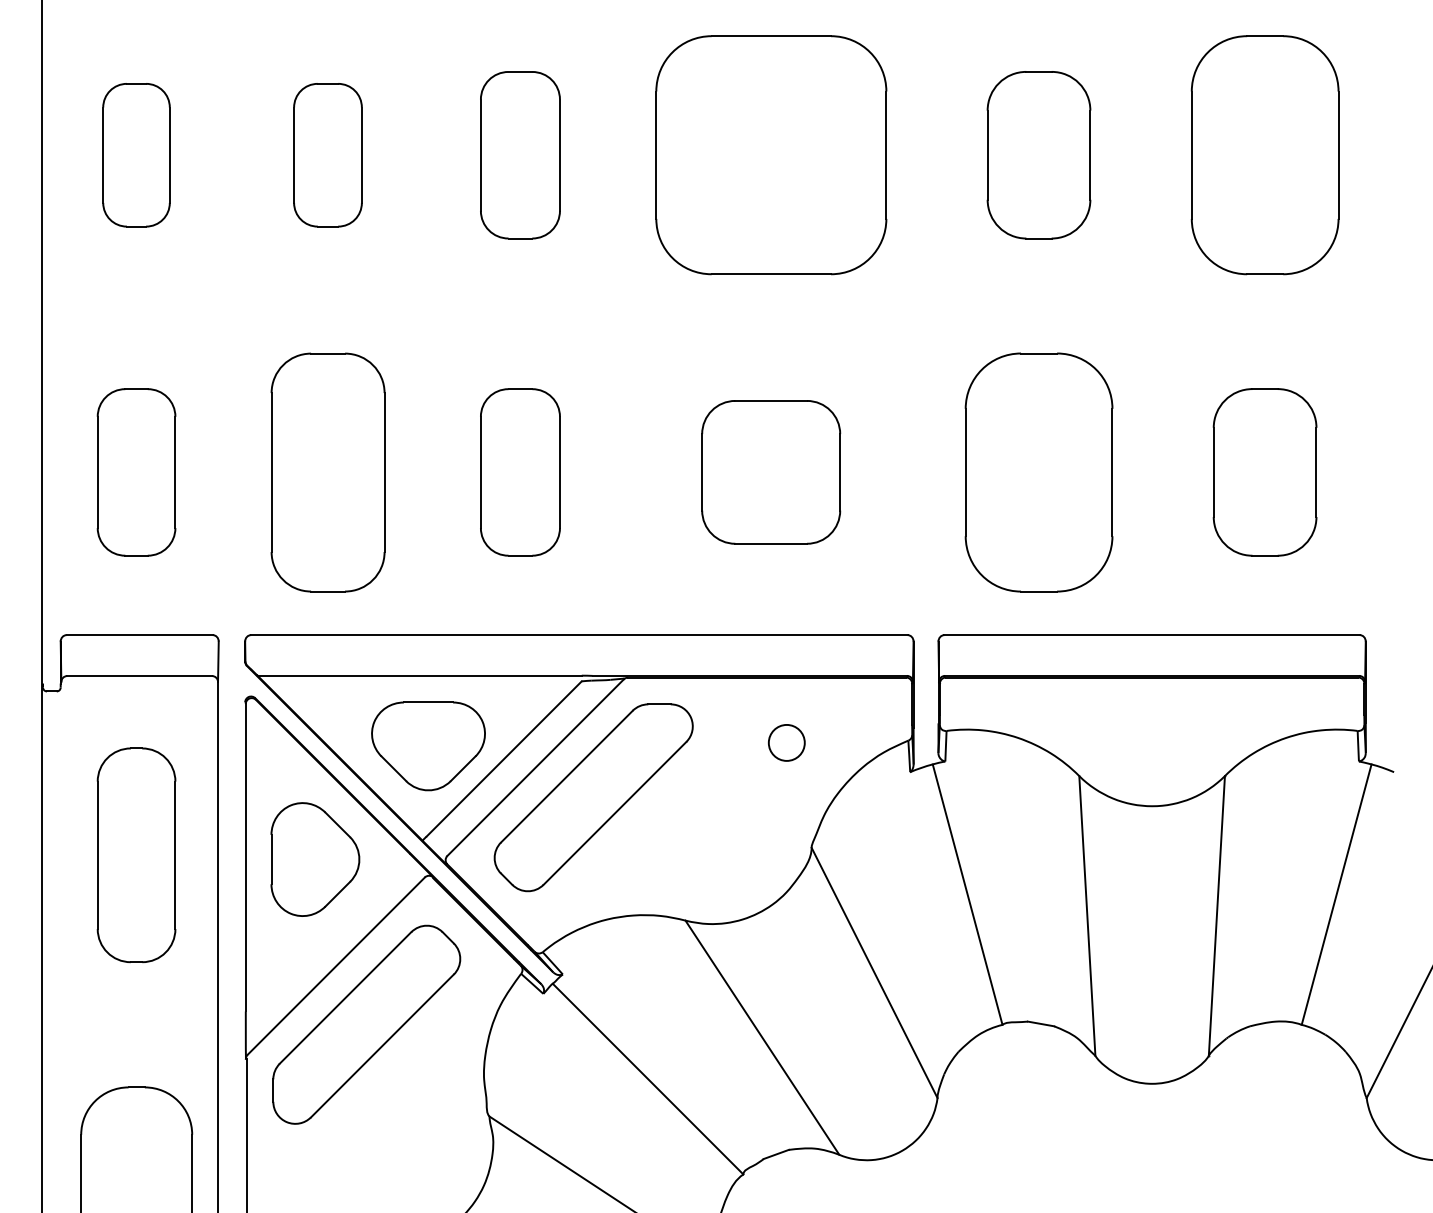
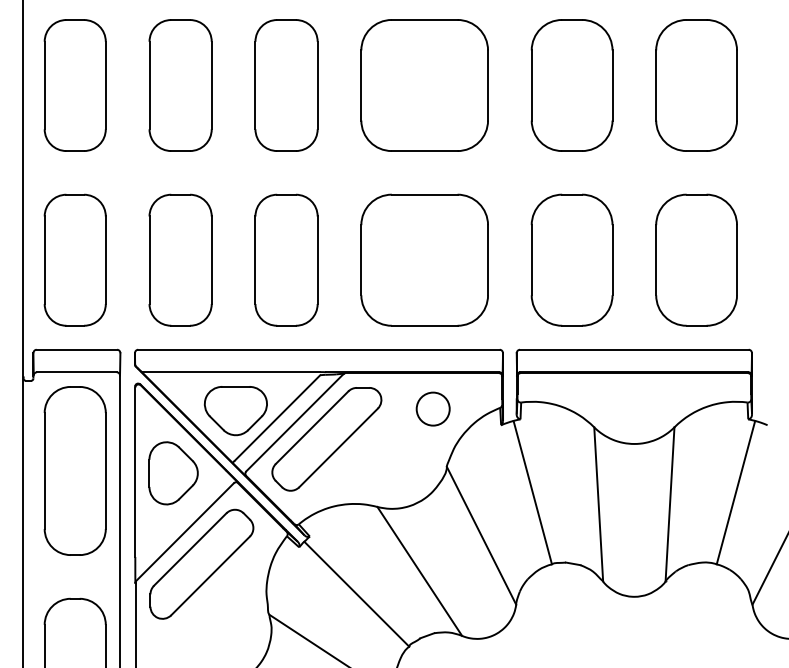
part: (135, 155) -> (74, 85), size x1.67
part: (327, 155) -> (180, 85), size x1.67
part: (520, 155) -> (286, 85), size x1.43
part: (1037, 155) -> (571, 85), size x1.43
part: (135, 471) -> (74, 259), size x1.43
part: (520, 471) -> (286, 259), size x1.43
part: (770, 471) -> (424, 259), size x1.67
part: (1264, 471) -> (696, 259), size x1.43
circle: (785, 741) -> (432, 408), size x1.67
part: (135, 854) -> (74, 470), size x1.43

